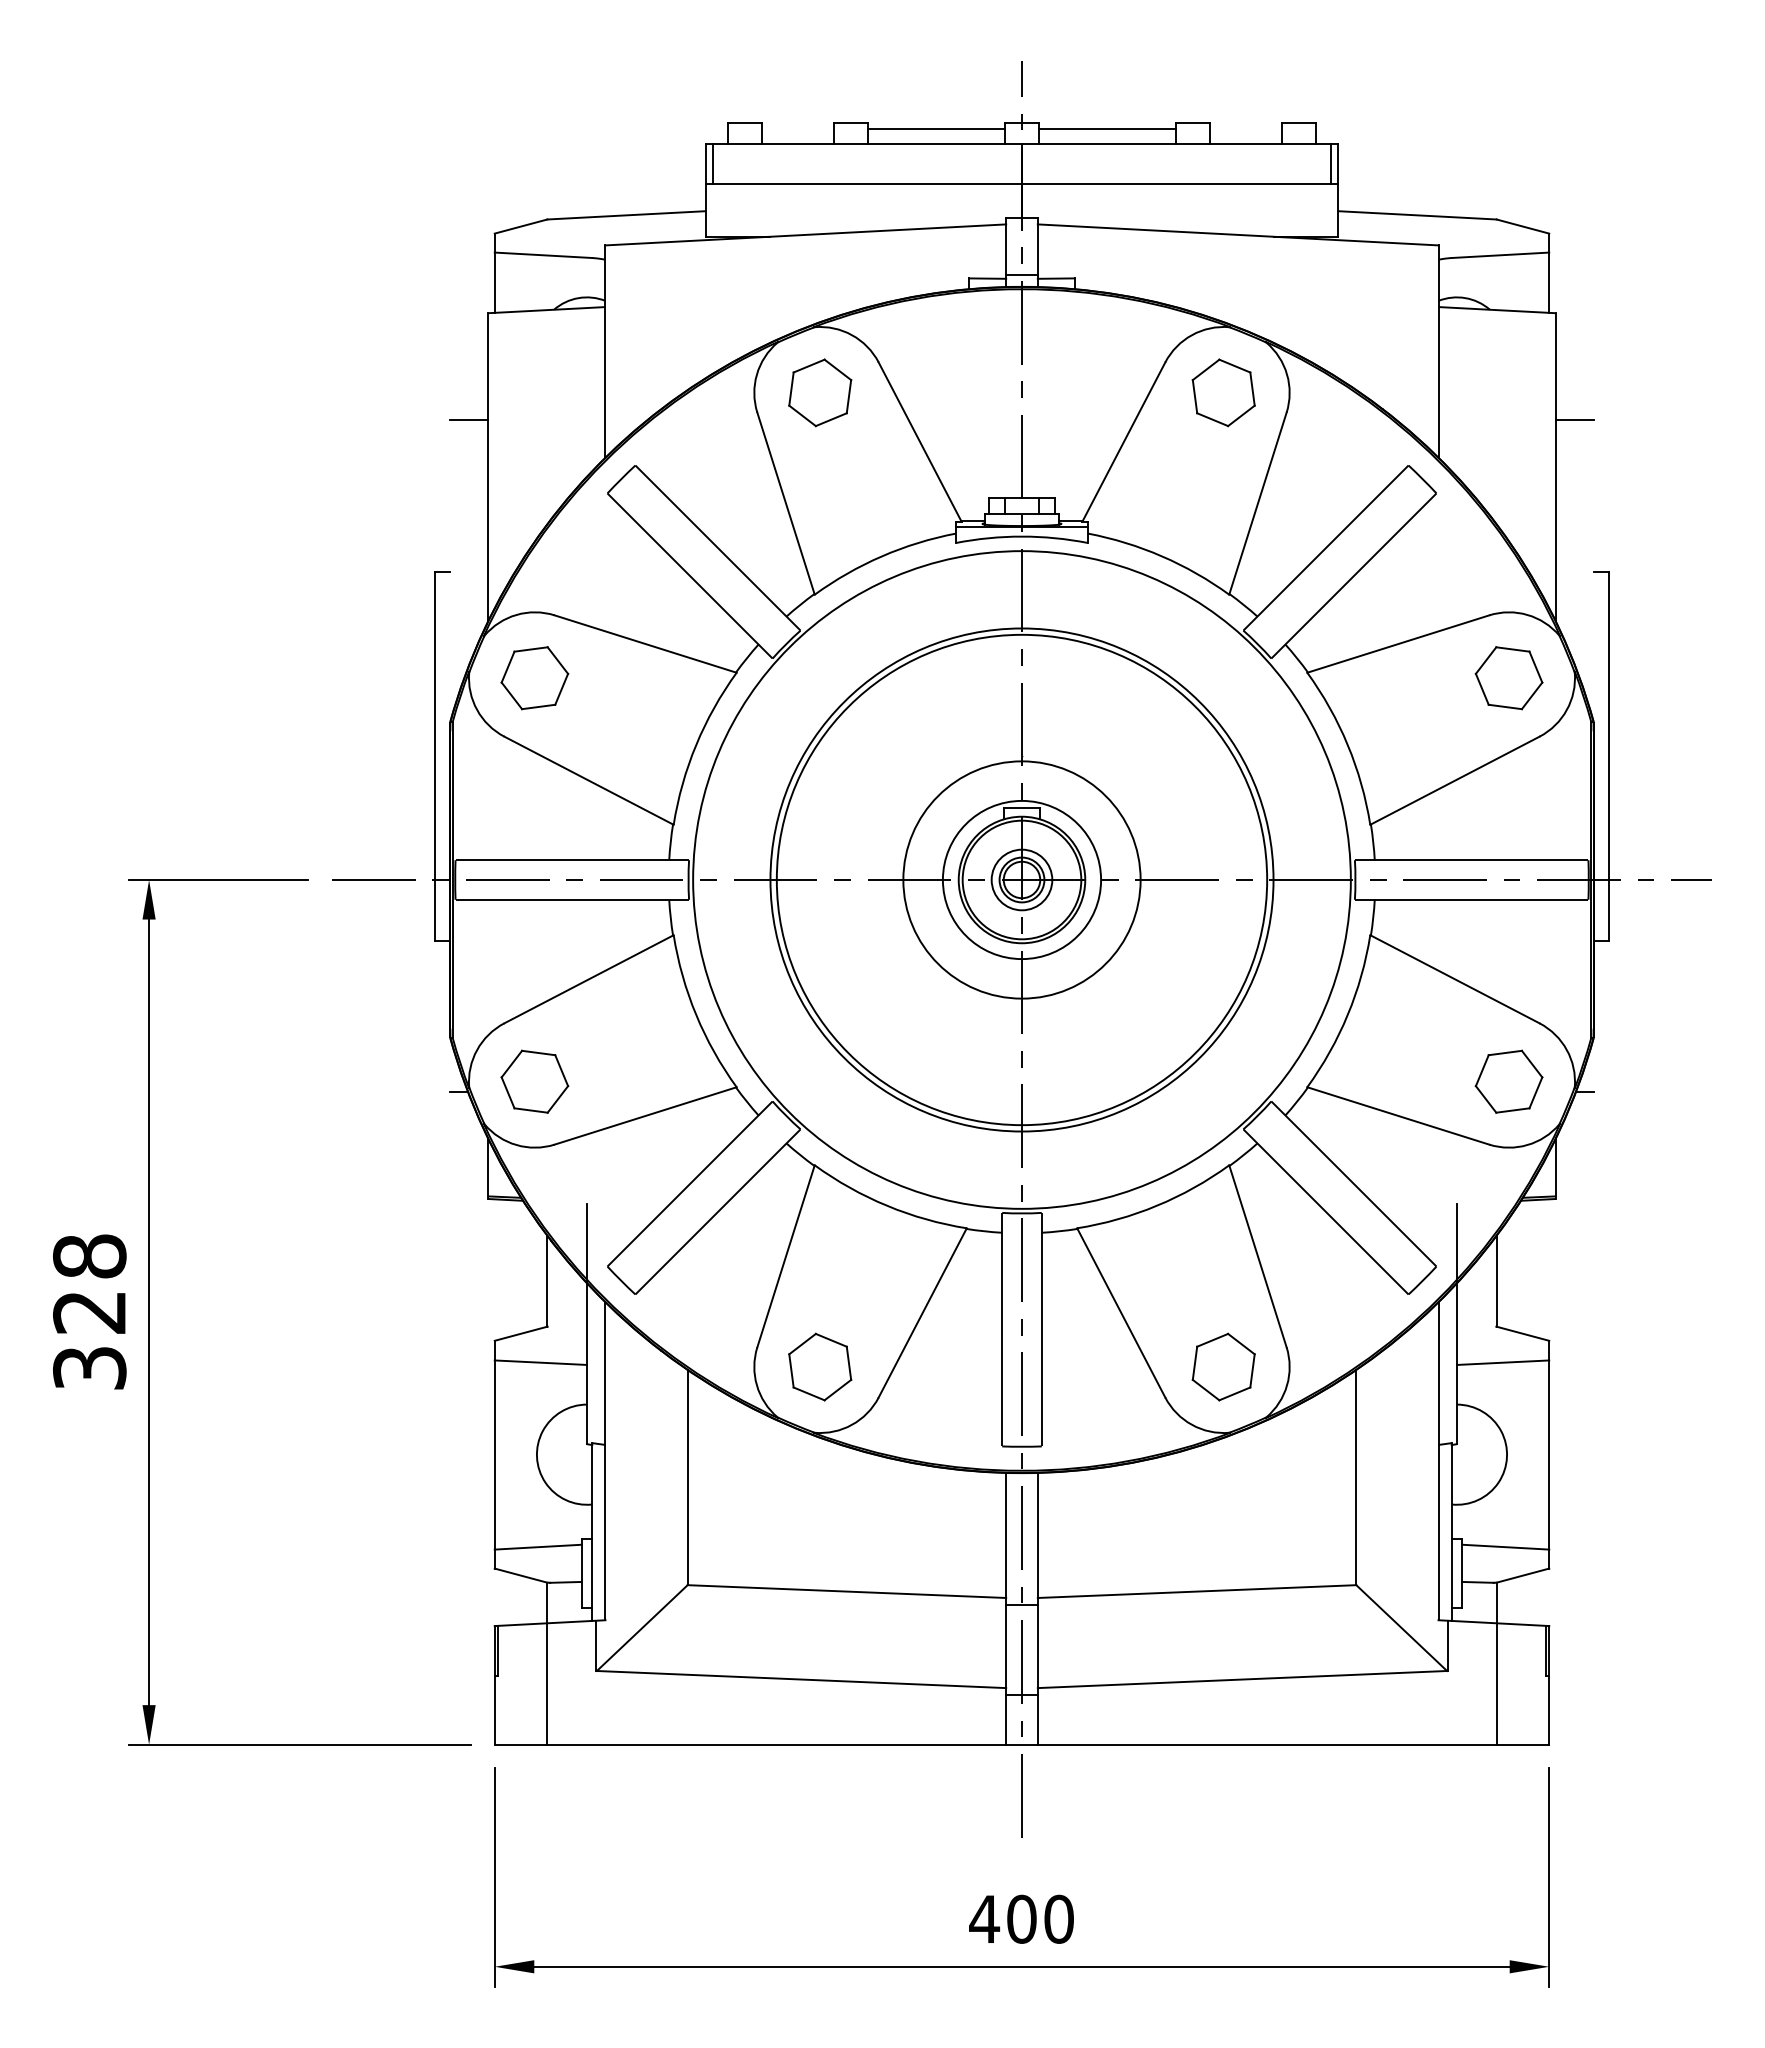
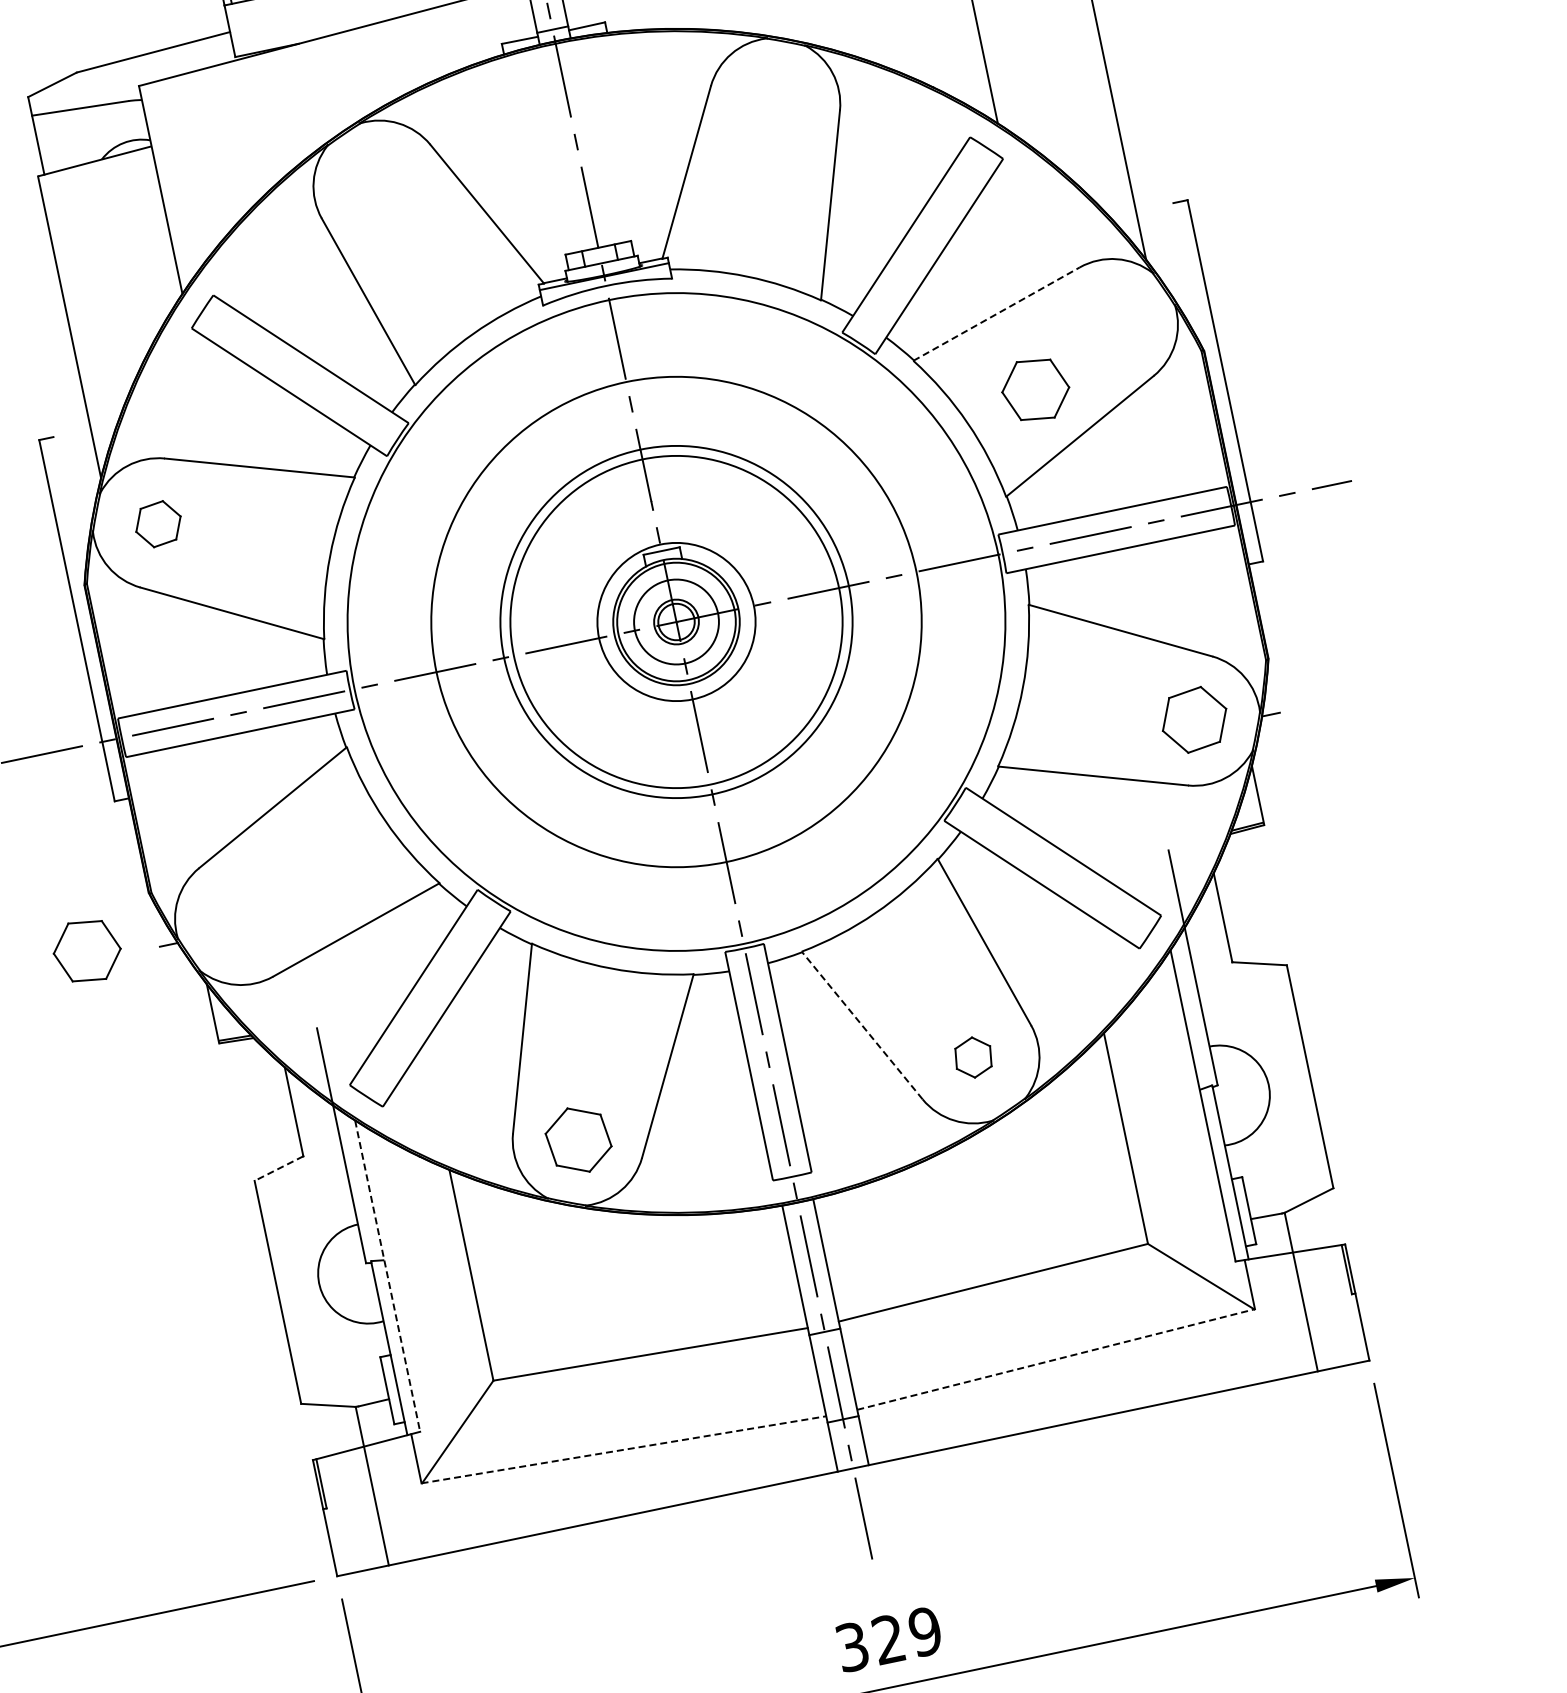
part: (820, 392) -> (379, 186), removed
part: (1223, 392) -> (774, 103), removed
line: (468, 419) -> (40, 284), removed
line: (1574, 419) -> (1123, 58), removed
line: (1398, 643) -> (996, 313), solid -> dashed
part: (534, 678) -> (158, 524), size x0.7
part: (1508, 678) -> (1035, 390), moved
circle: (1021, 879) -> (675, 621), size x0.7
circle: (1021, 879) -> (675, 621), size x1.4
circle: (1021, 879) -> (675, 621), size x1.4
part: (534, 1081) -> (86, 951), moved
line: (1121, 1312) -> (862, 1025), solid -> dashed
line: (520, 1333) -> (278, 1168), solid -> dashed
line: (540, 1362) -> (303, 1192), removed
line: (1502, 1362) -> (1245, 996), removed
part: (1223, 1366) -> (973, 1057), size x0.6
line: (605, 1461) -> (387, 1276), solid -> dashed
line: (537, 1546) -> (338, 1373), removed
line: (1505, 1546) -> (1286, 1175), removed
line: (801, 1679) -> (624, 1449), solid -> dashed
line: (1243, 1679) -> (1056, 1359), solid -> dashed
text: (1021, 1918) -> (888, 1638), 400 -> 329

